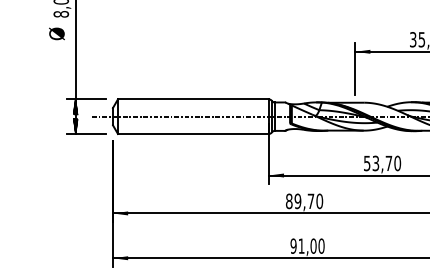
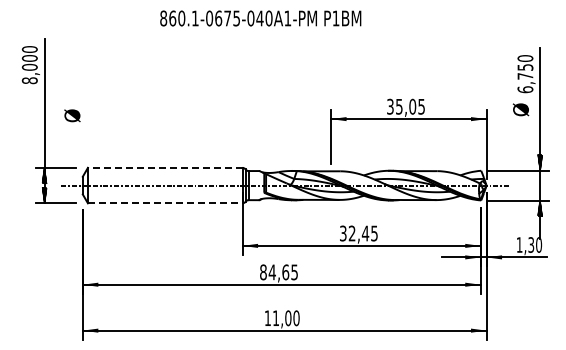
text: (57, 33) -> (72, 115), moved
line: (192, 99) -> (164, 167), solid -> dashed
line: (193, 134) -> (165, 203), solid -> dashed
text: (382, 163) -> (358, 233), 53,70 -> 32,45
text: (308, 201) -> (283, 272), 89,70 -> 84,65
text: (293, 246) -> (267, 318), 91,00 -> 11,00

